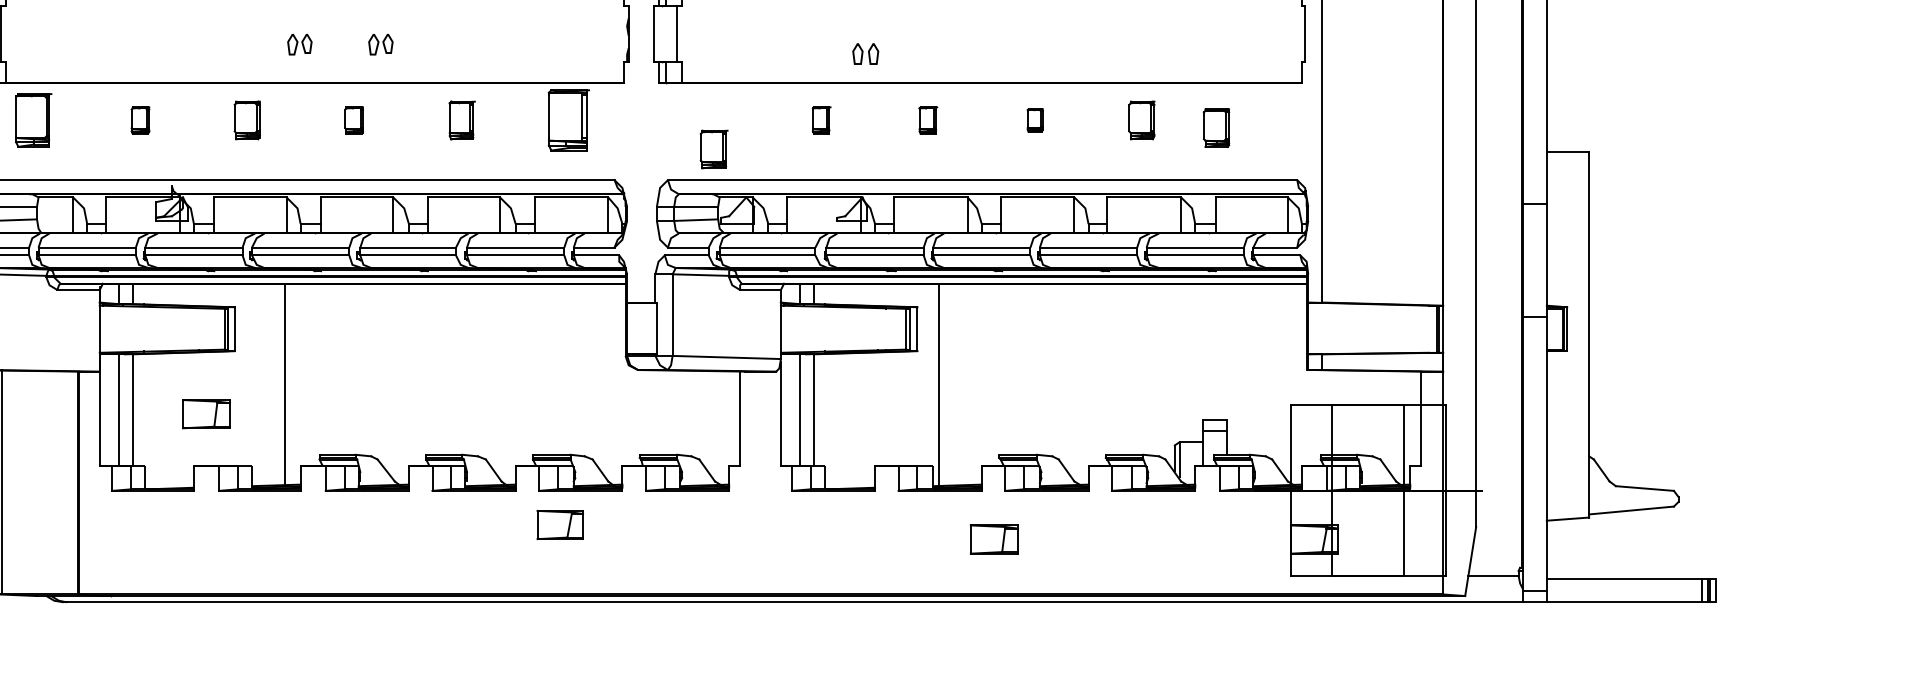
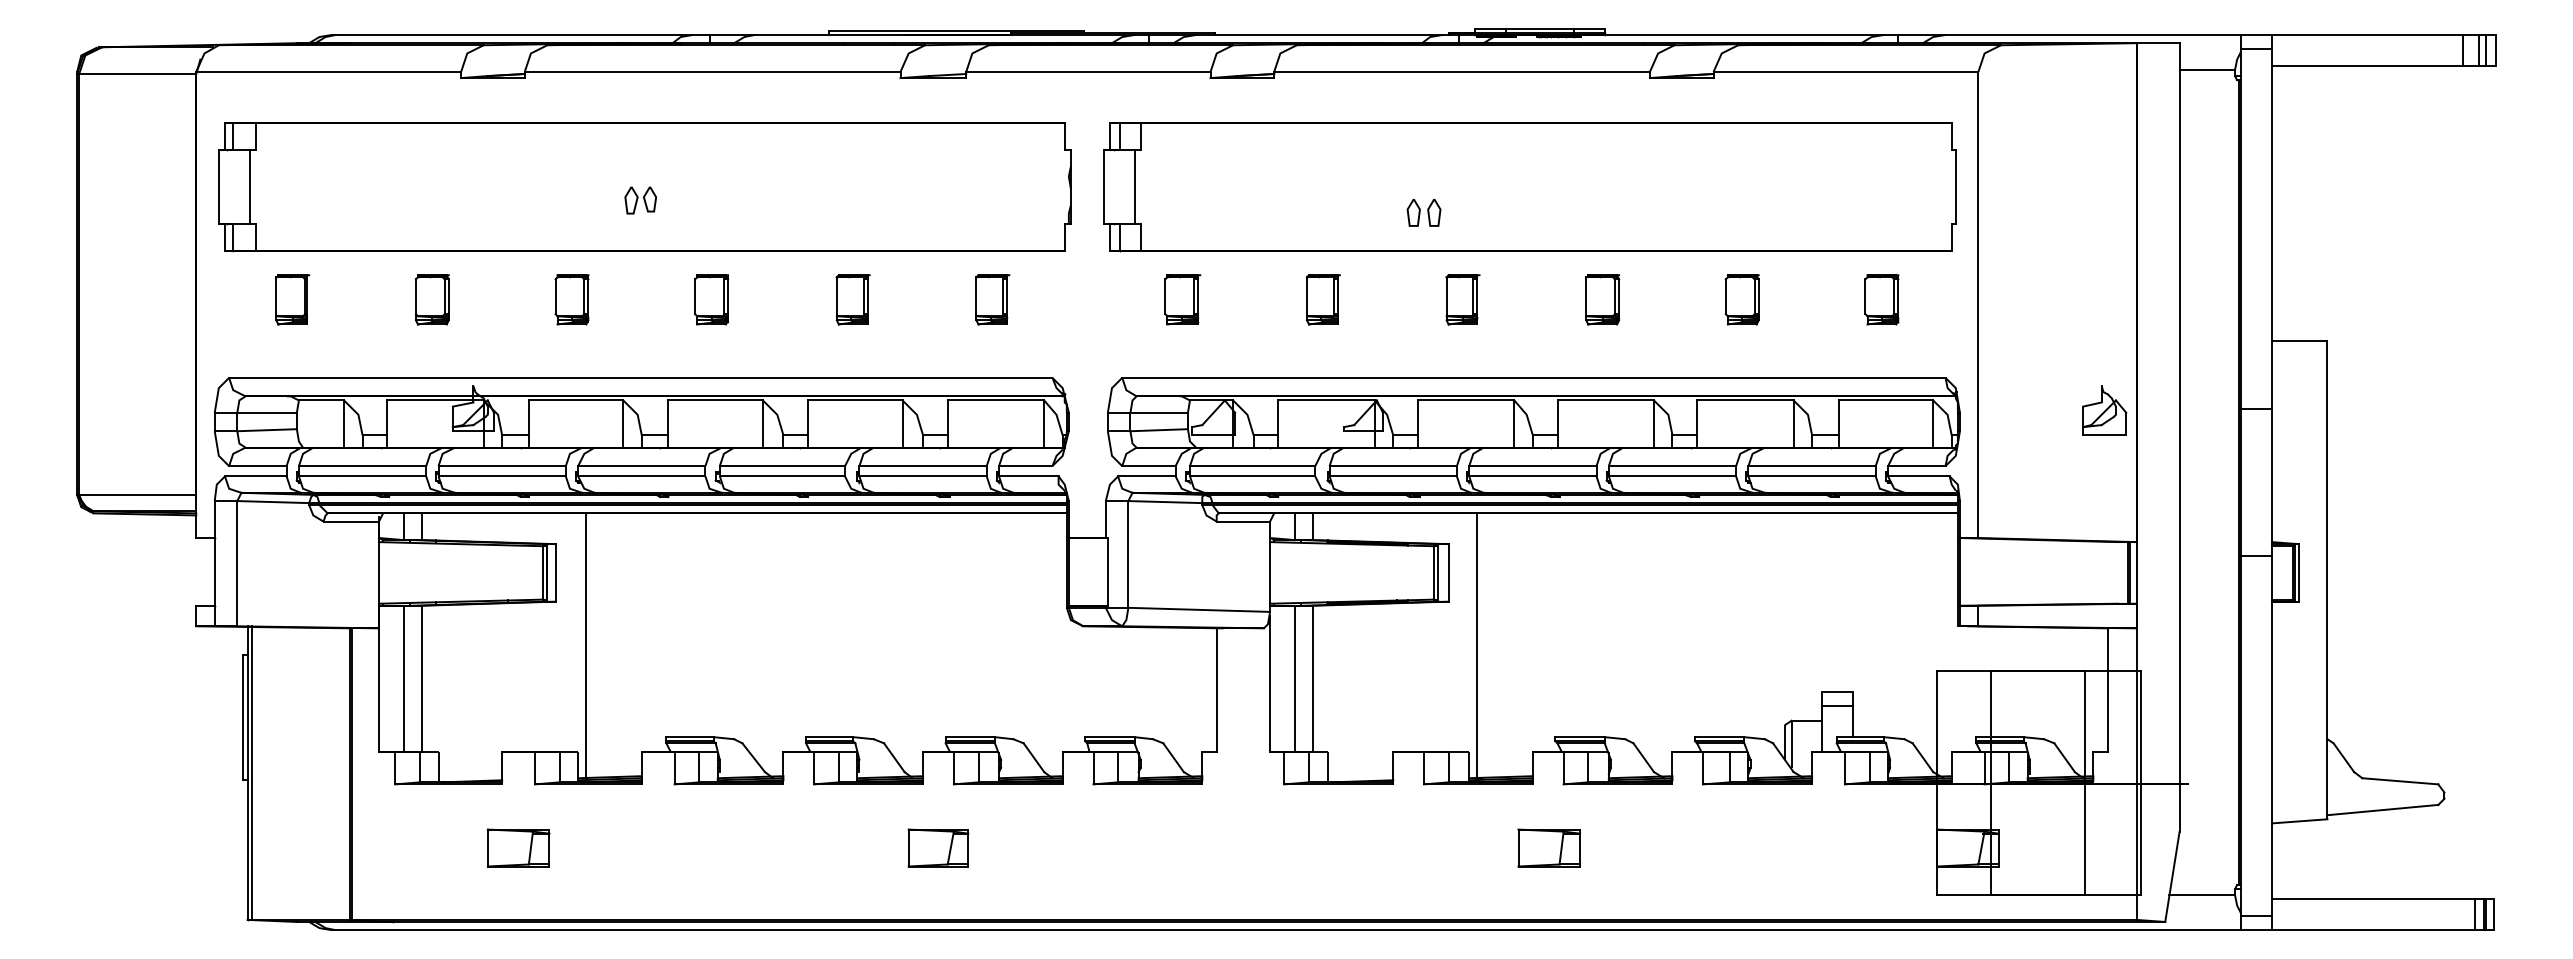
part: (380, 44) -> (746, 200), removed
part: (865, 53) -> (1423, 212), moved
part: (33, 120) -> (292, 299), size x0.71
part: (139, 120) -> (431, 299), size x1.43
part: (353, 120) -> (711, 299), size x1.43
part: (568, 120) -> (992, 299), size x0.62
part: (821, 120) -> (1323, 299), size x1.43
part: (928, 120) -> (1462, 299), size x1.43
part: (1035, 120) -> (1602, 299), size x1.67
part: (1216, 127) -> (1881, 299), moved
part: (713, 149) -> (1182, 299), moved
part: (1418, 205) -> (2104, 410), added
line: (285, 384) -> (586, 645), moved
part: (206, 413) -> (518, 847), moved
part: (560, 524) -> (938, 847), moved

